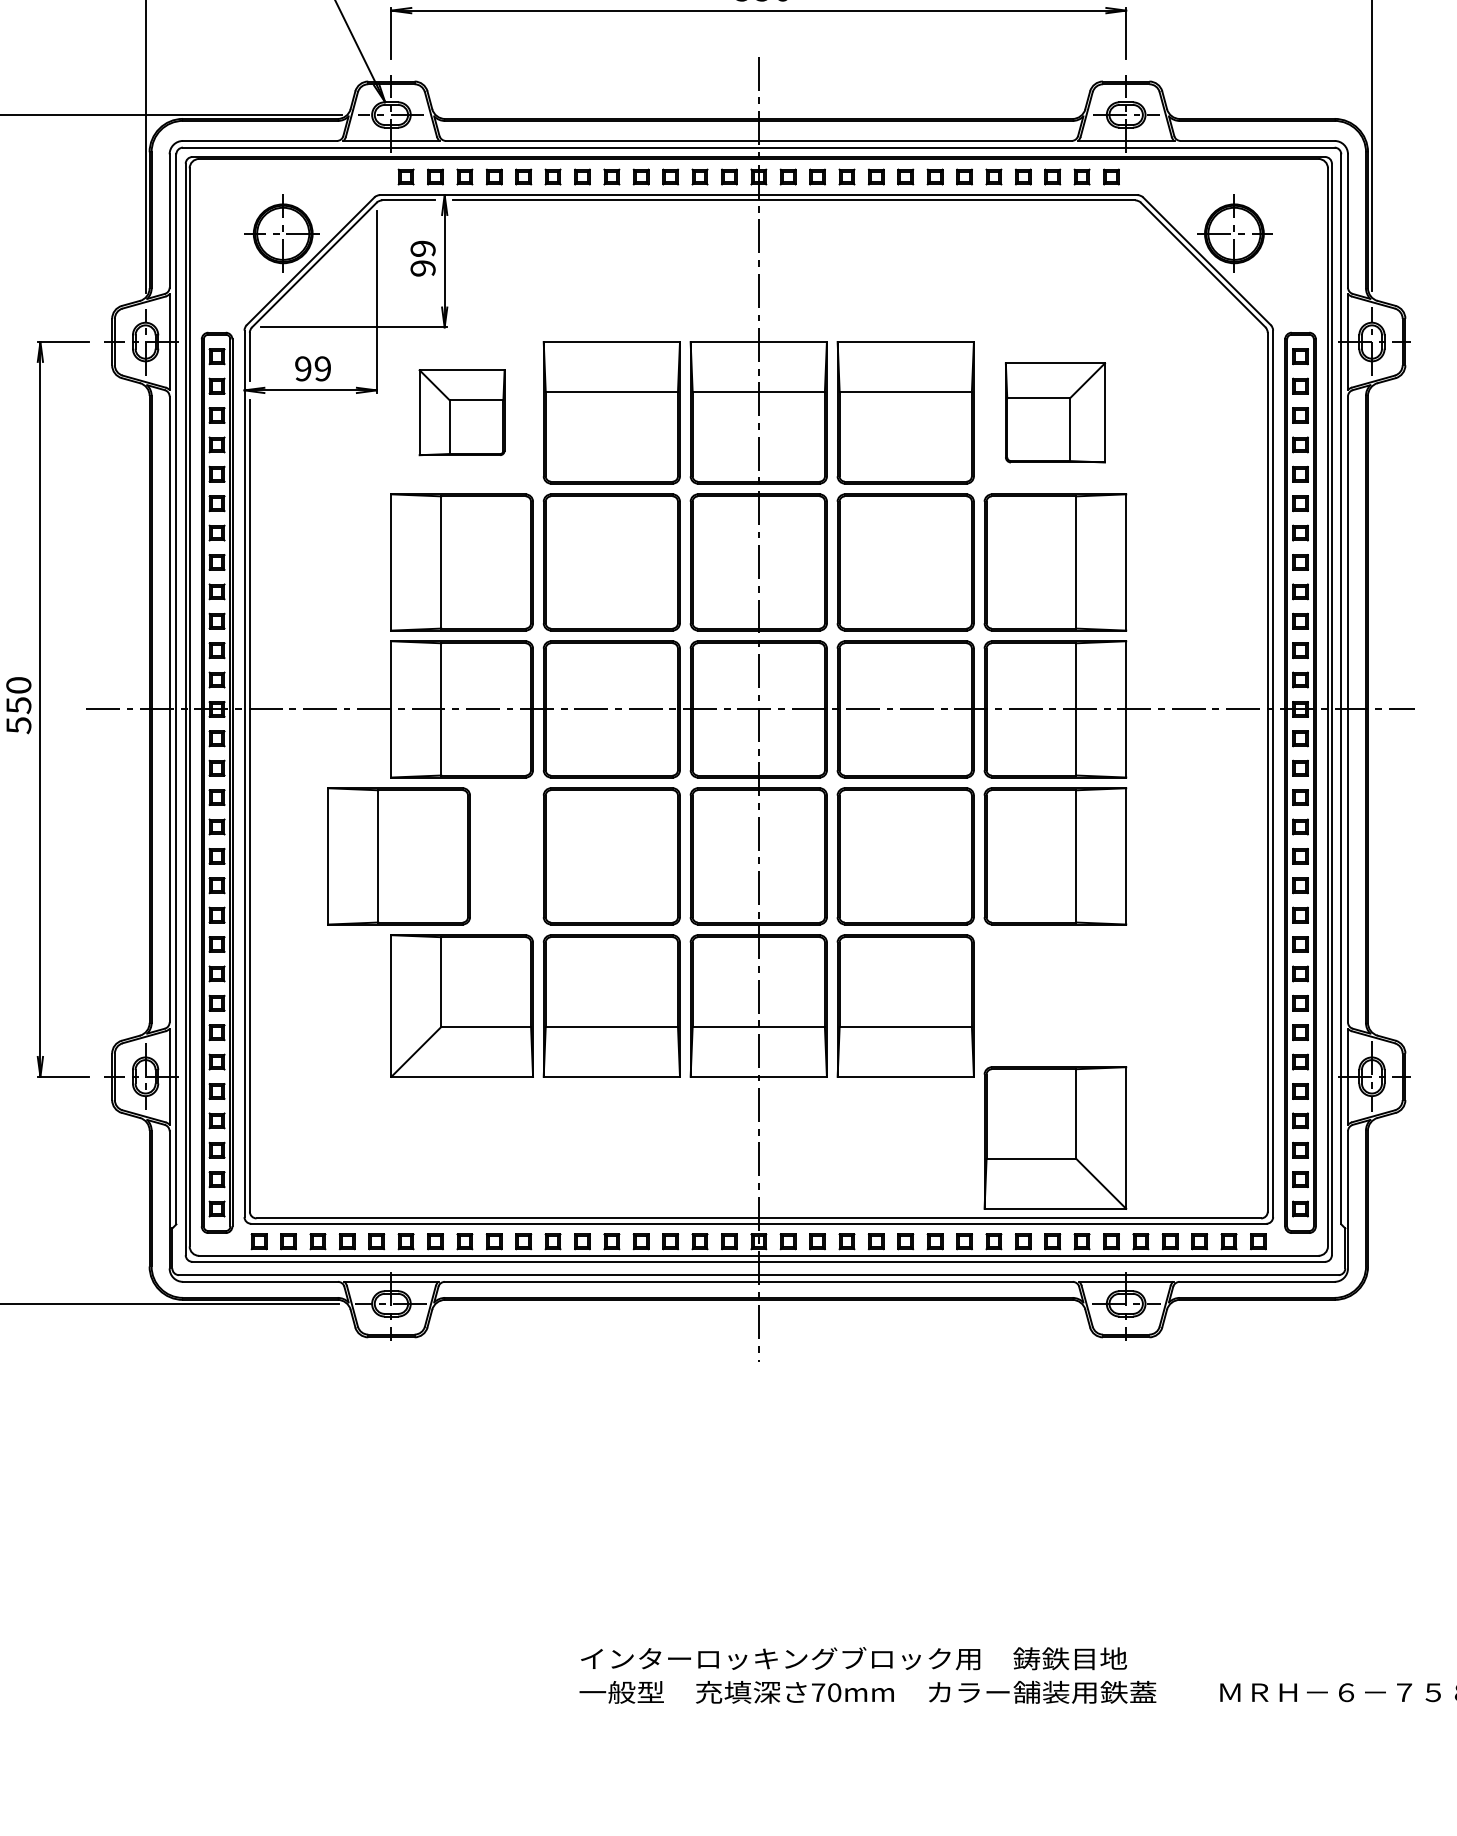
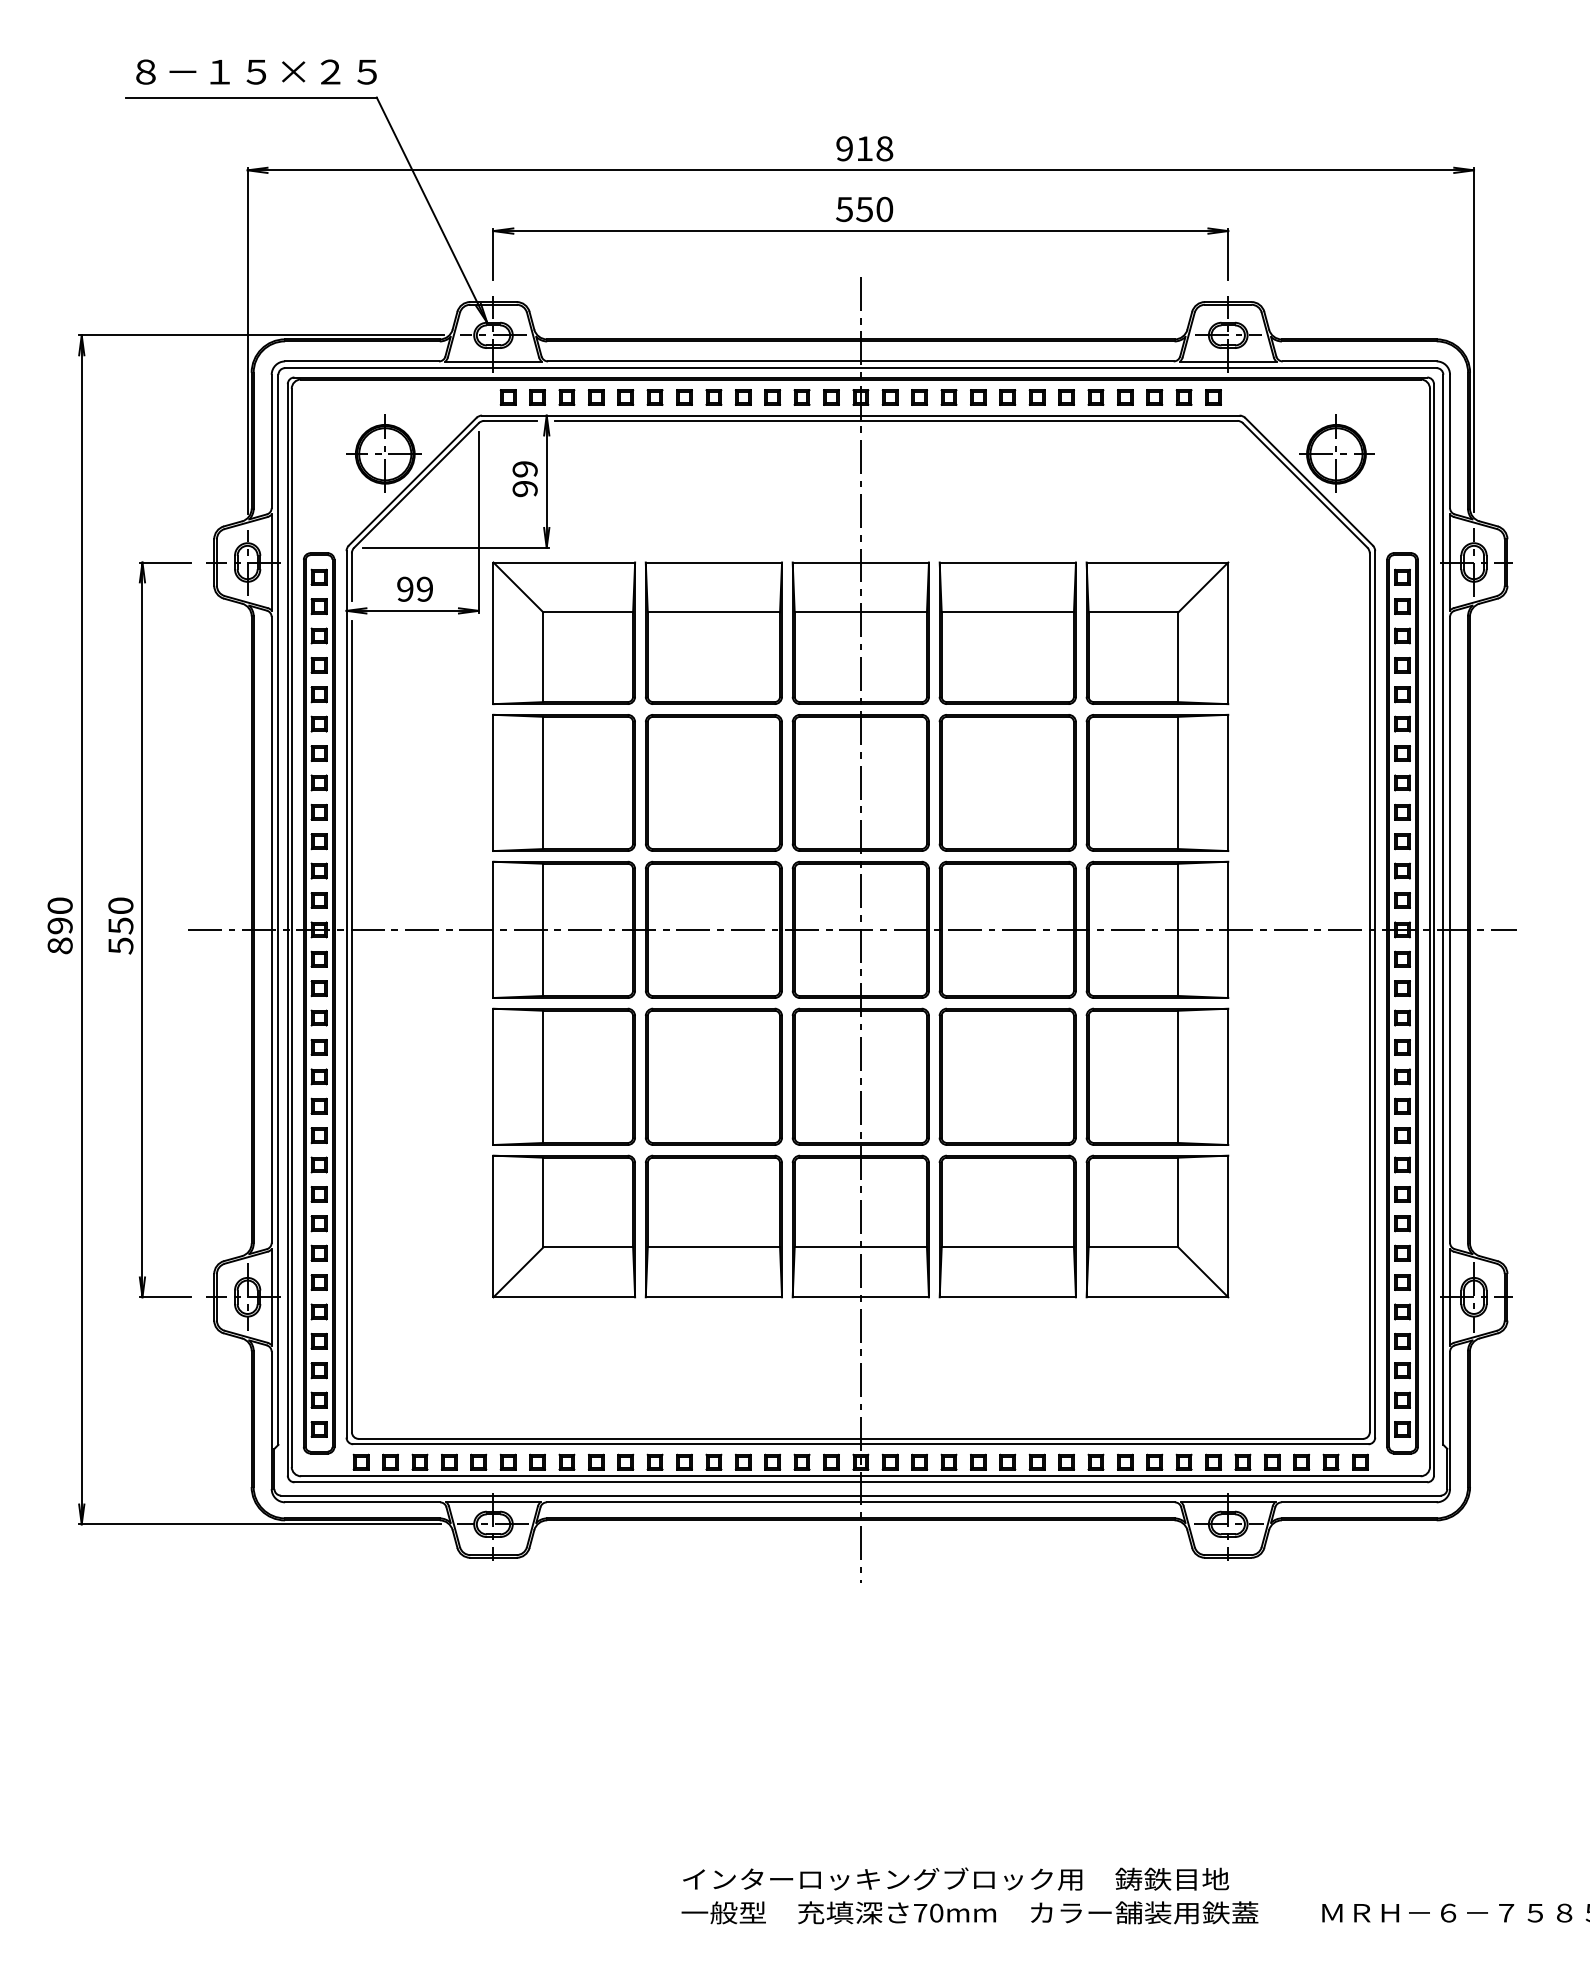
part: (461, 412) -> (563, 632), size x1.67
part: (1055, 413) -> (1157, 633), size x1.43
part: (398, 856) -> (563, 1076), moved
part: (1055, 1138) -> (1157, 1226), moved

